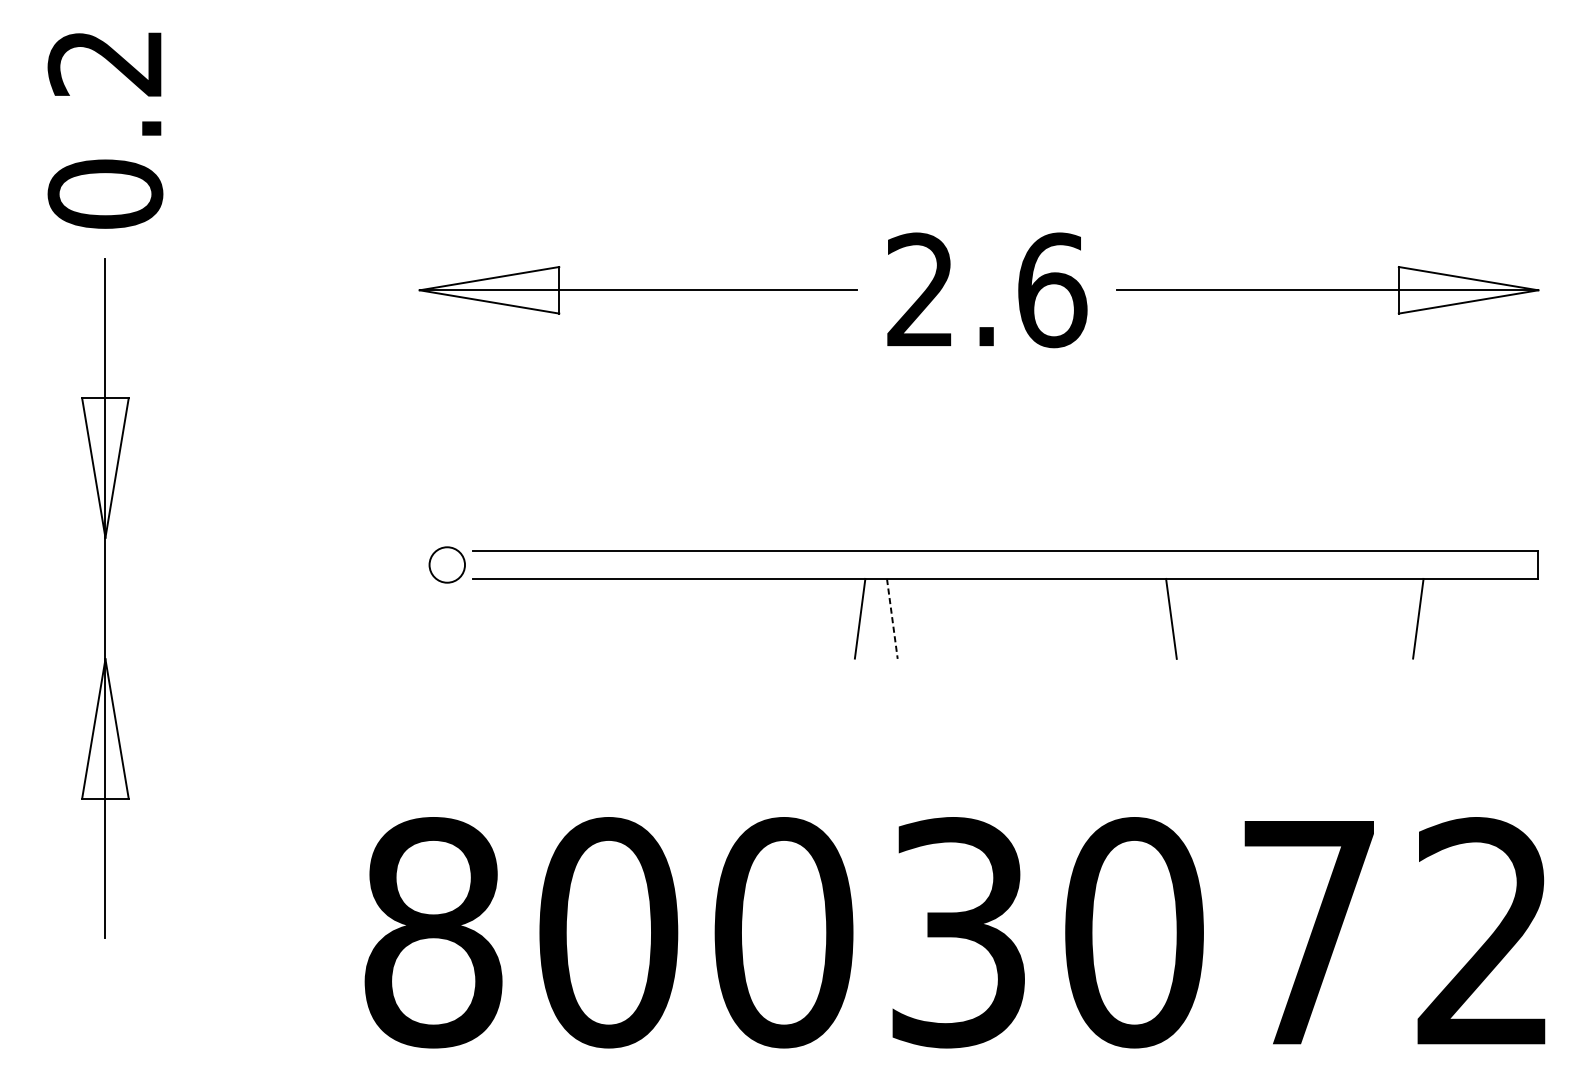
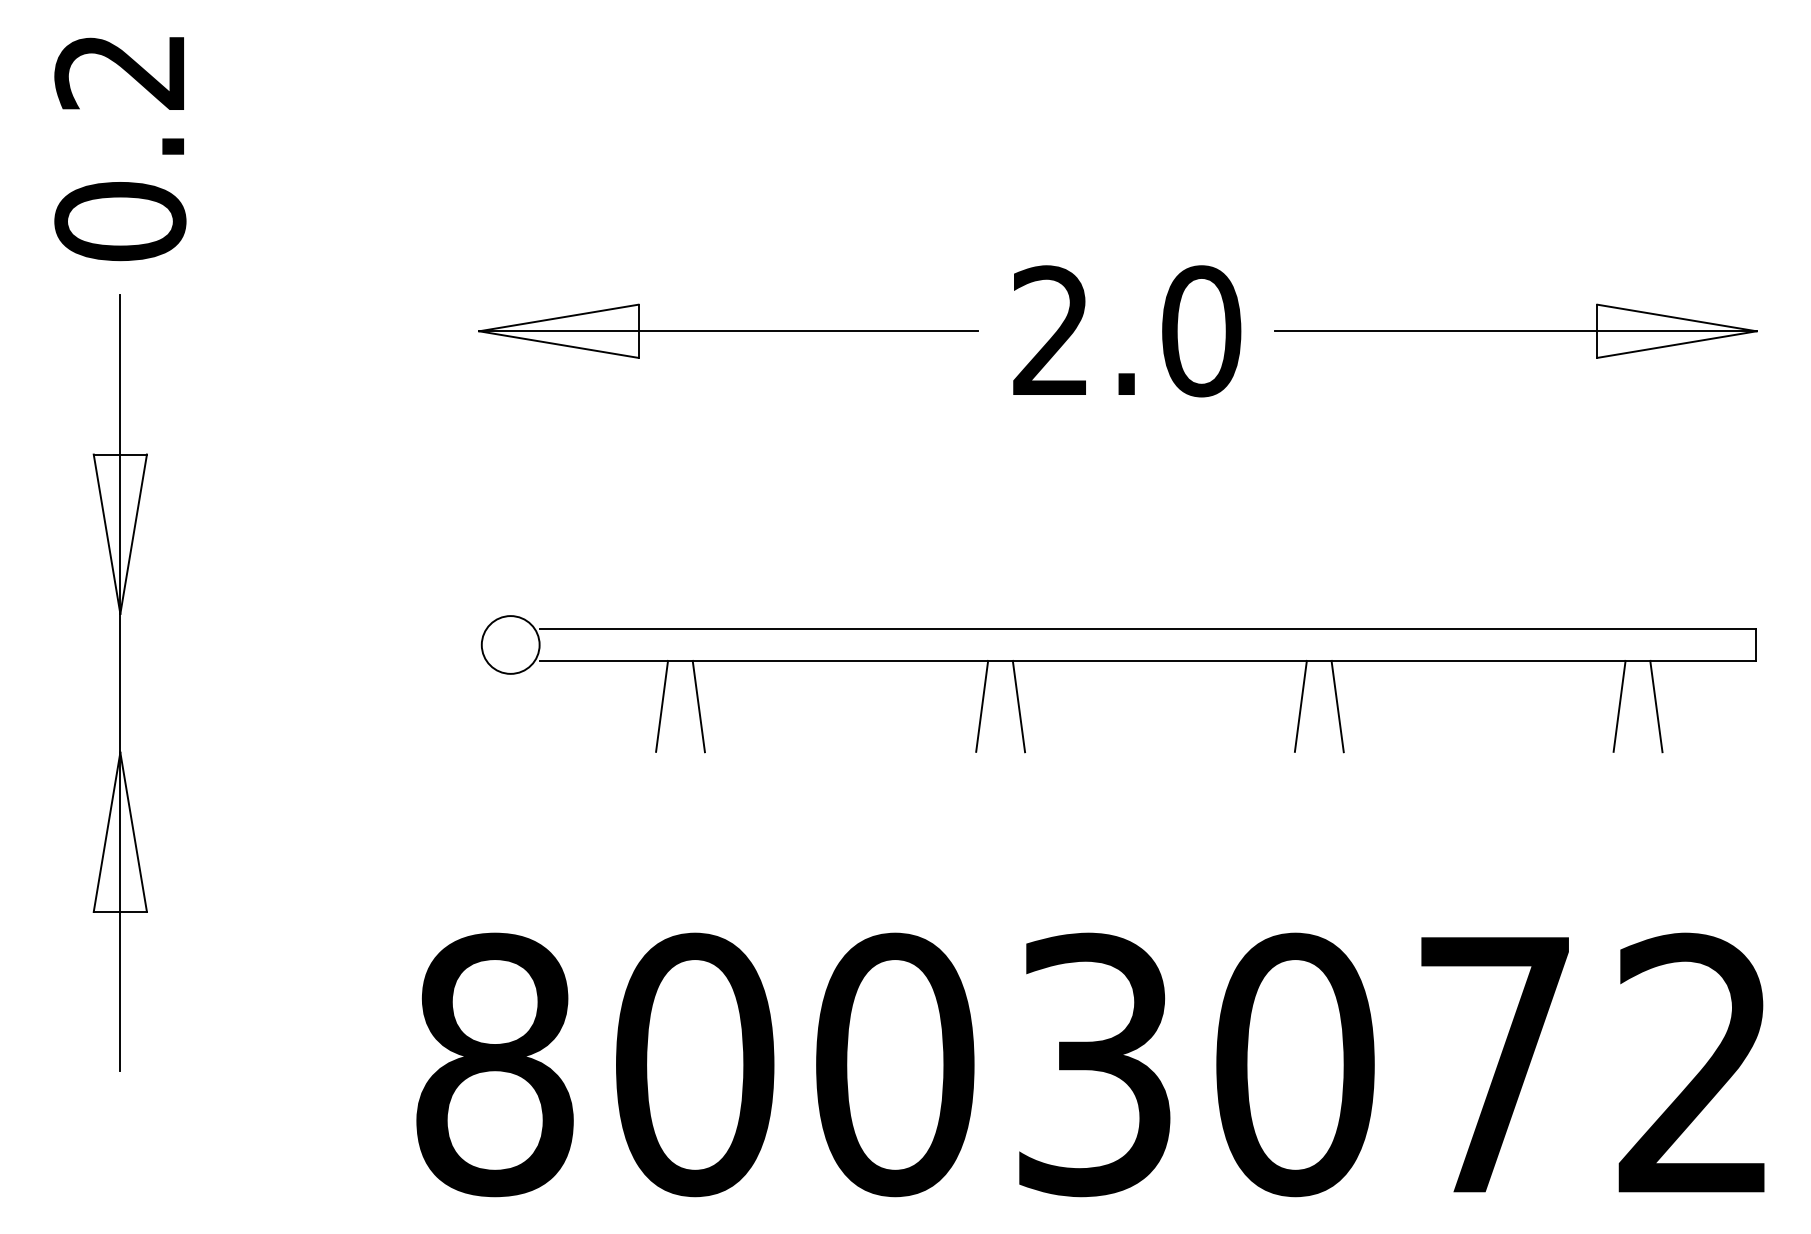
text: (1052, 290) -> (1201, 331), 2.6 -> 2.0
circle: (447, 564) -> (510, 644), size x1.43
line: (580, 617) -> (662, 705), added
line: (1138, 617) -> (1300, 705), added
line: (611, 618) -> (698, 706), added
line: (1450, 618) -> (1656, 706), added
line: (892, 619) -> (1019, 707), dashed -> solid

